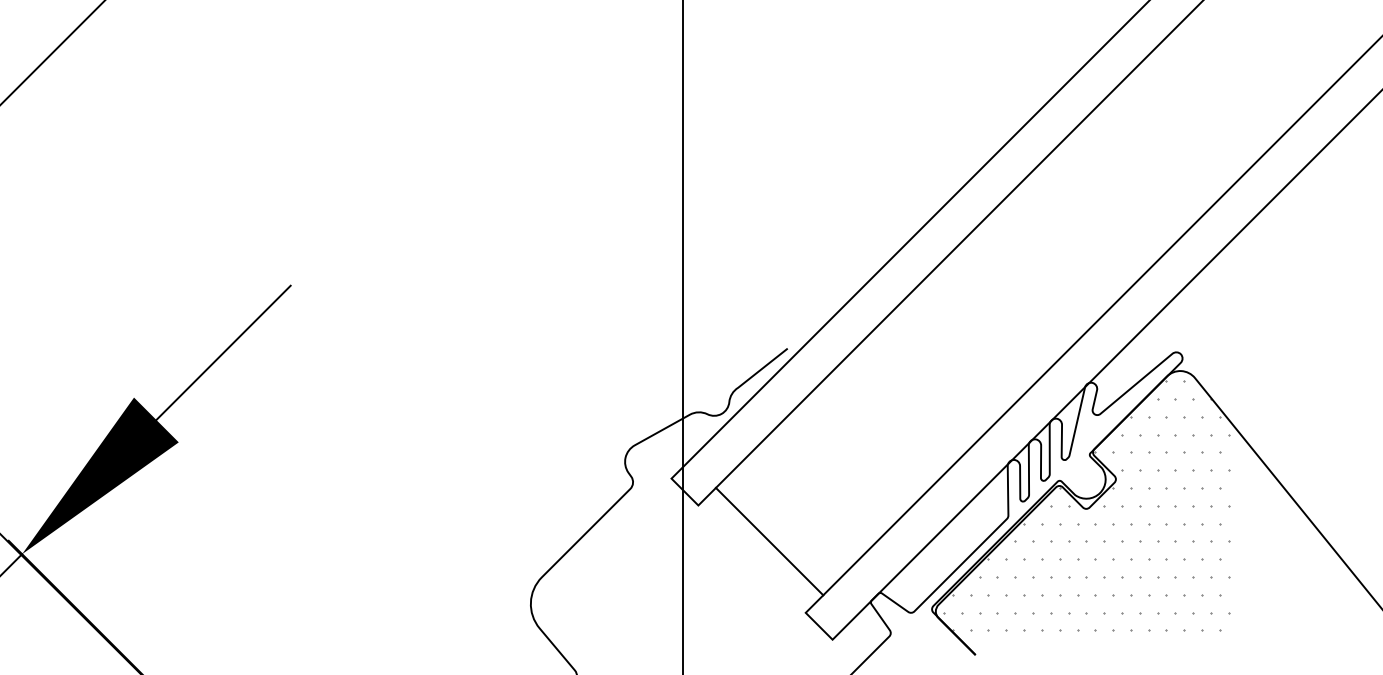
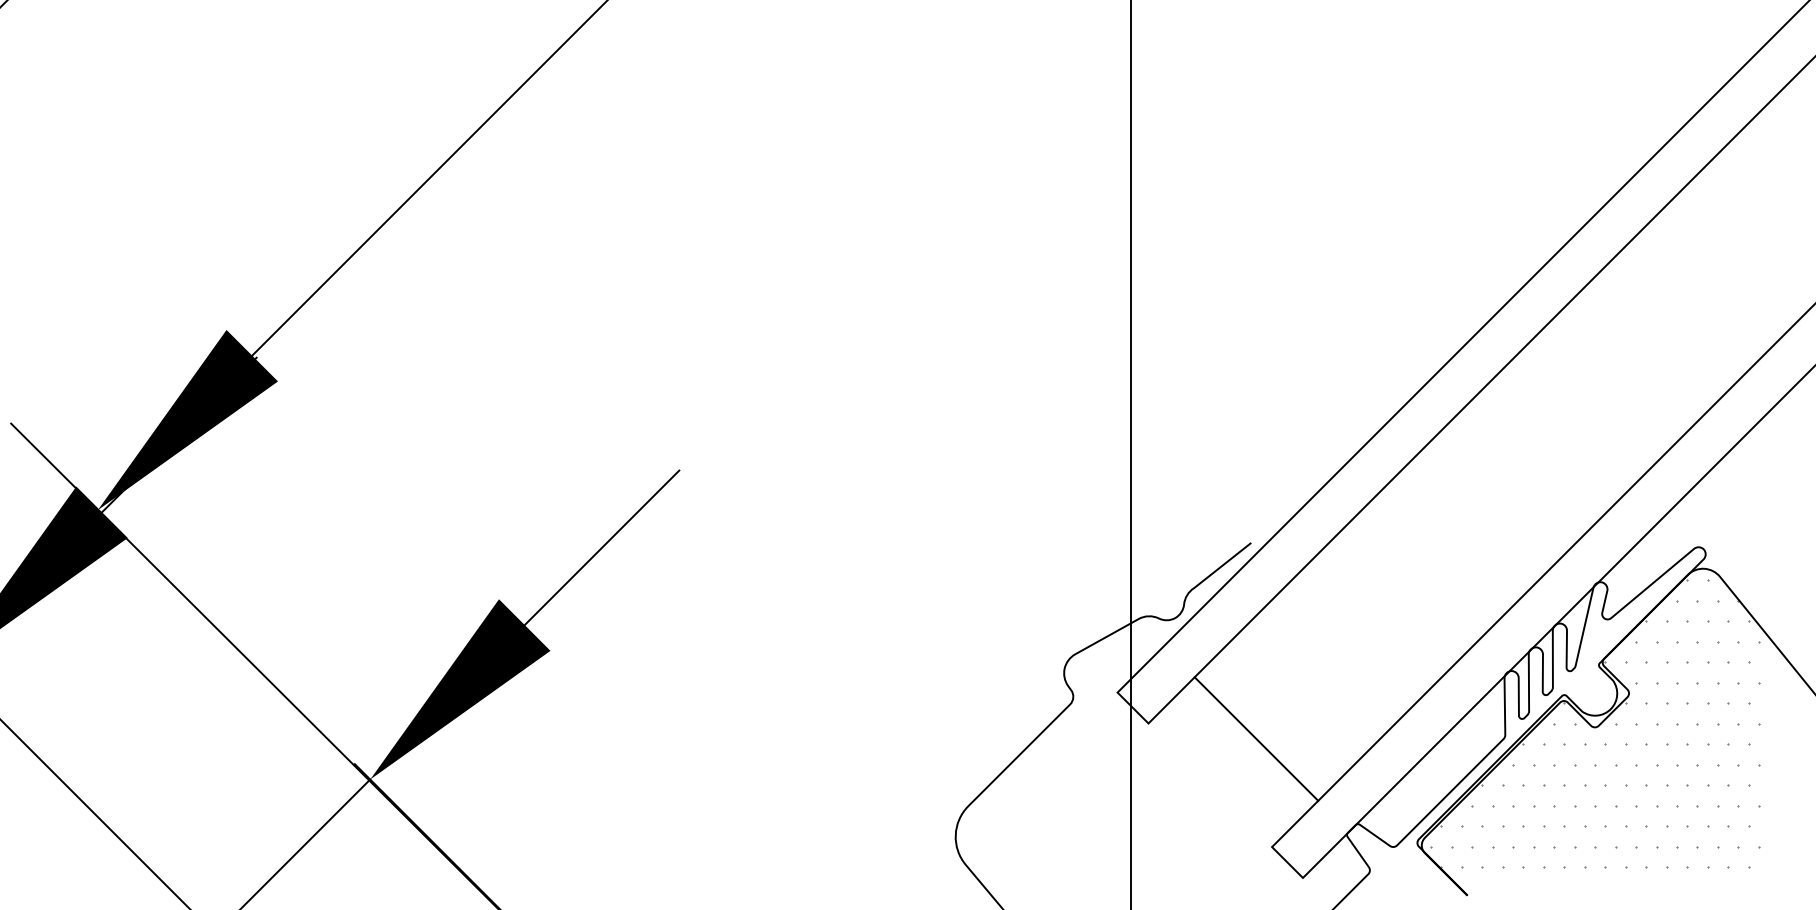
line: (769, 541) -> (1256, 738), moved

